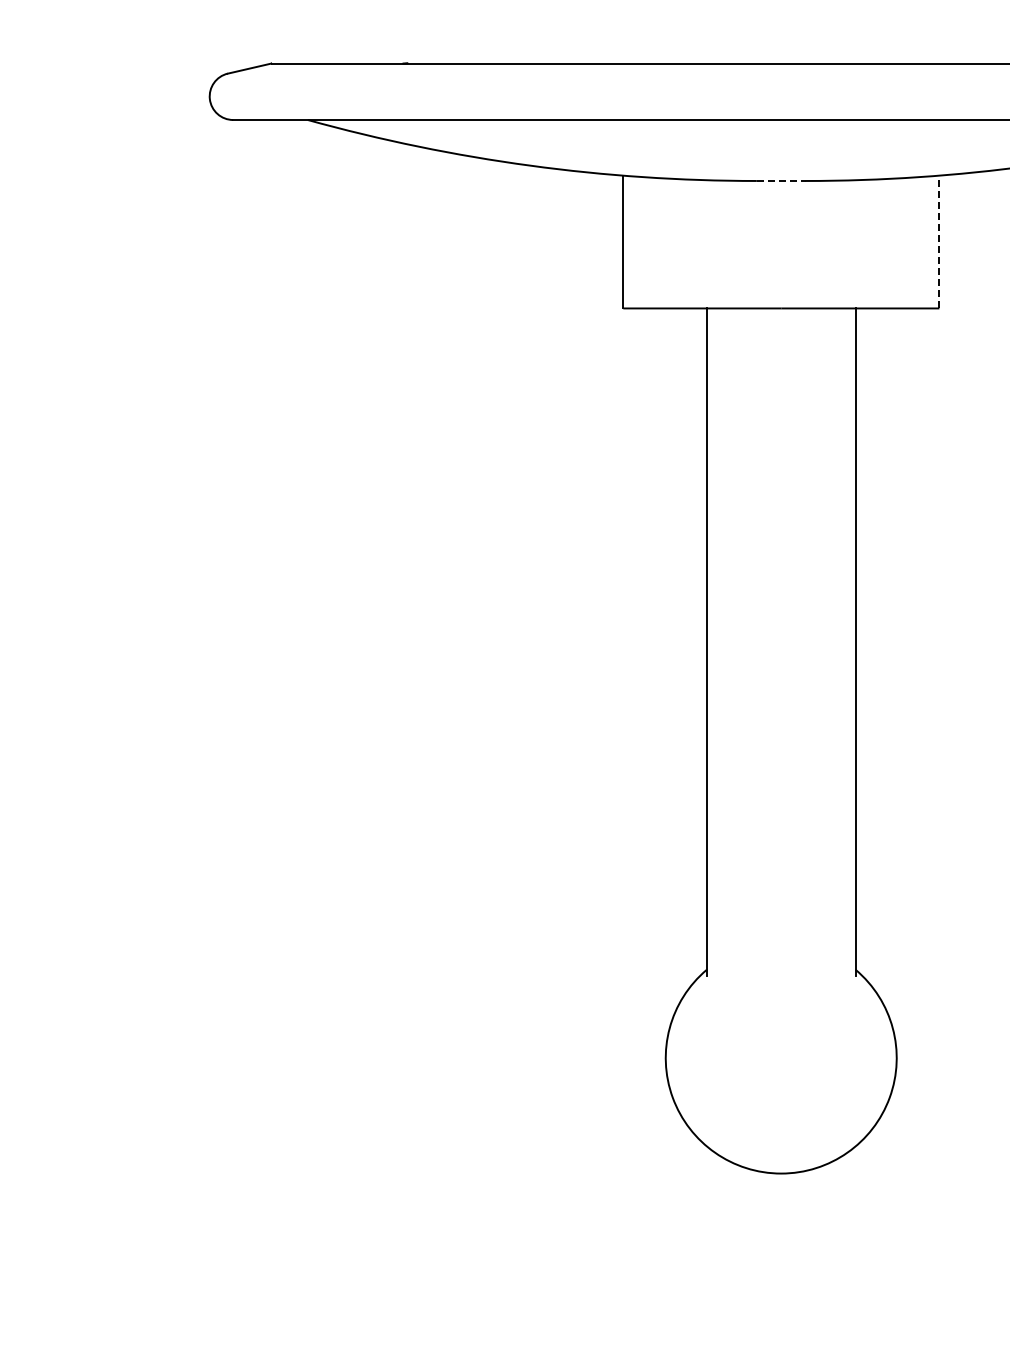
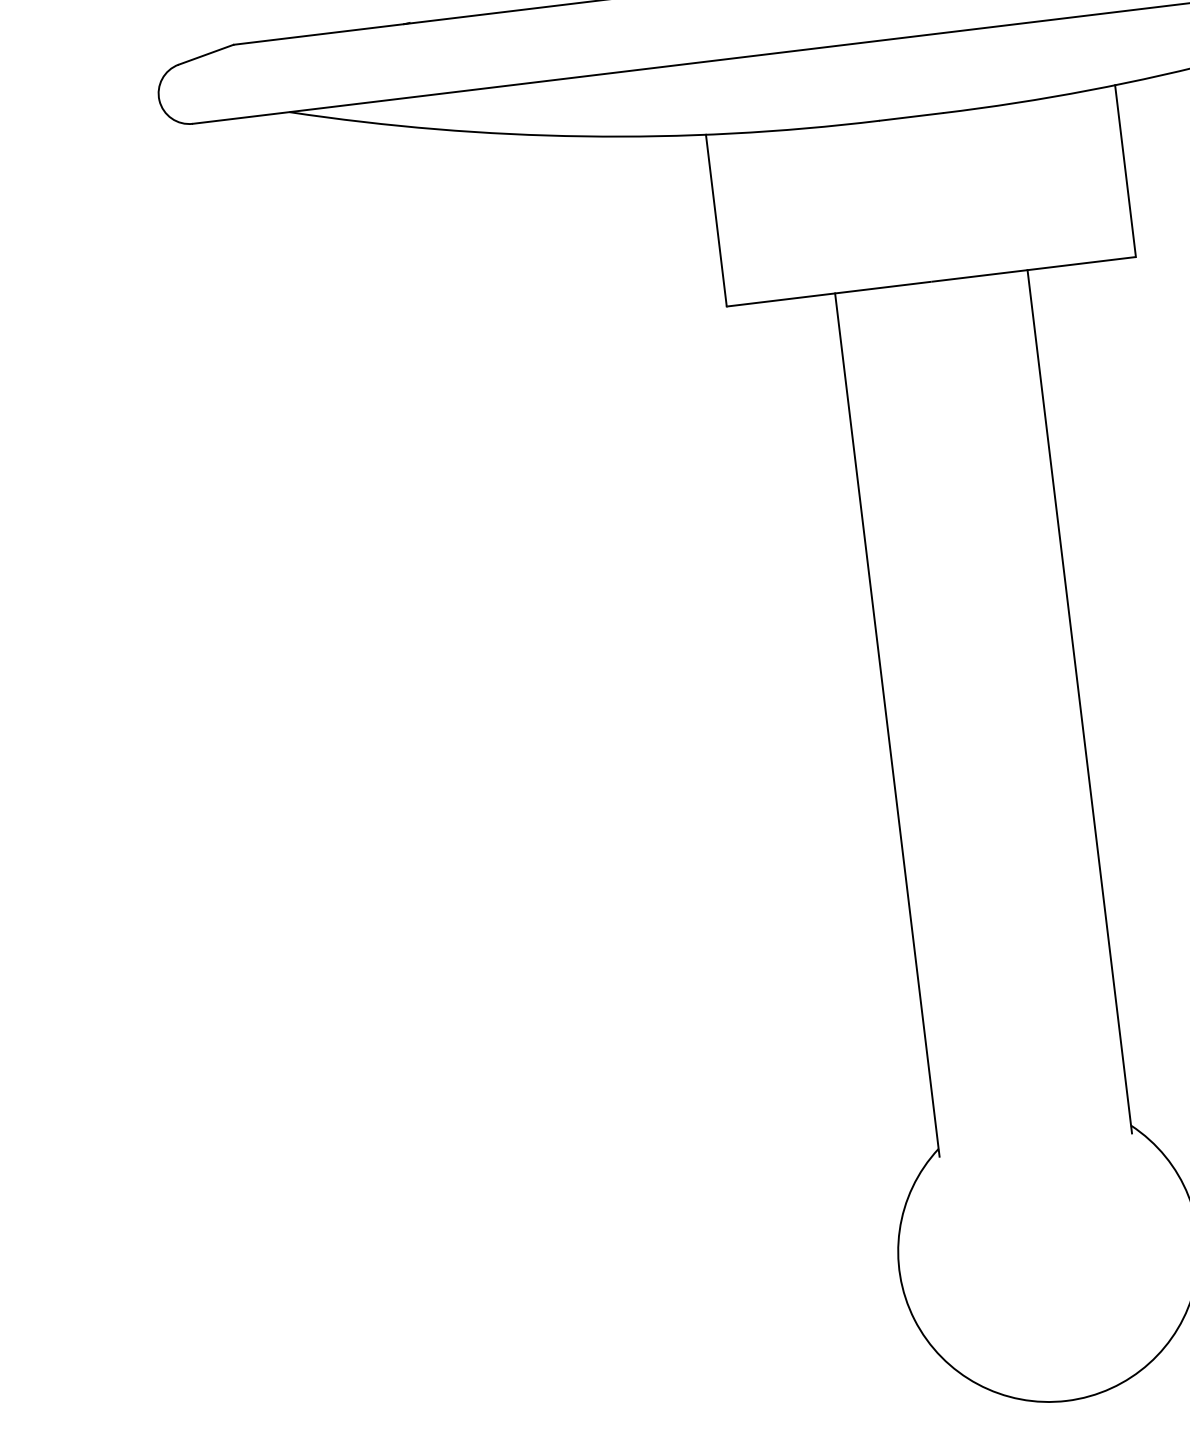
line: (781, 180) -> (911, 116), dashed -> solid
line: (939, 241) -> (1125, 170), dashed -> solid

